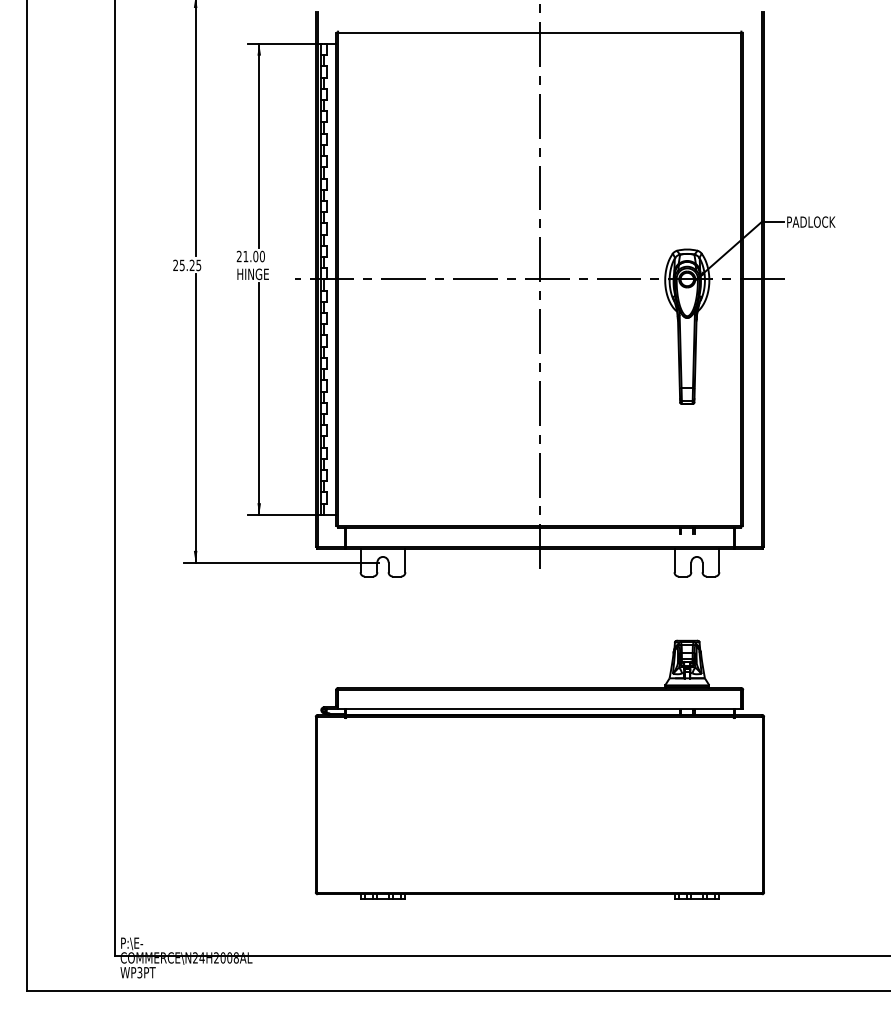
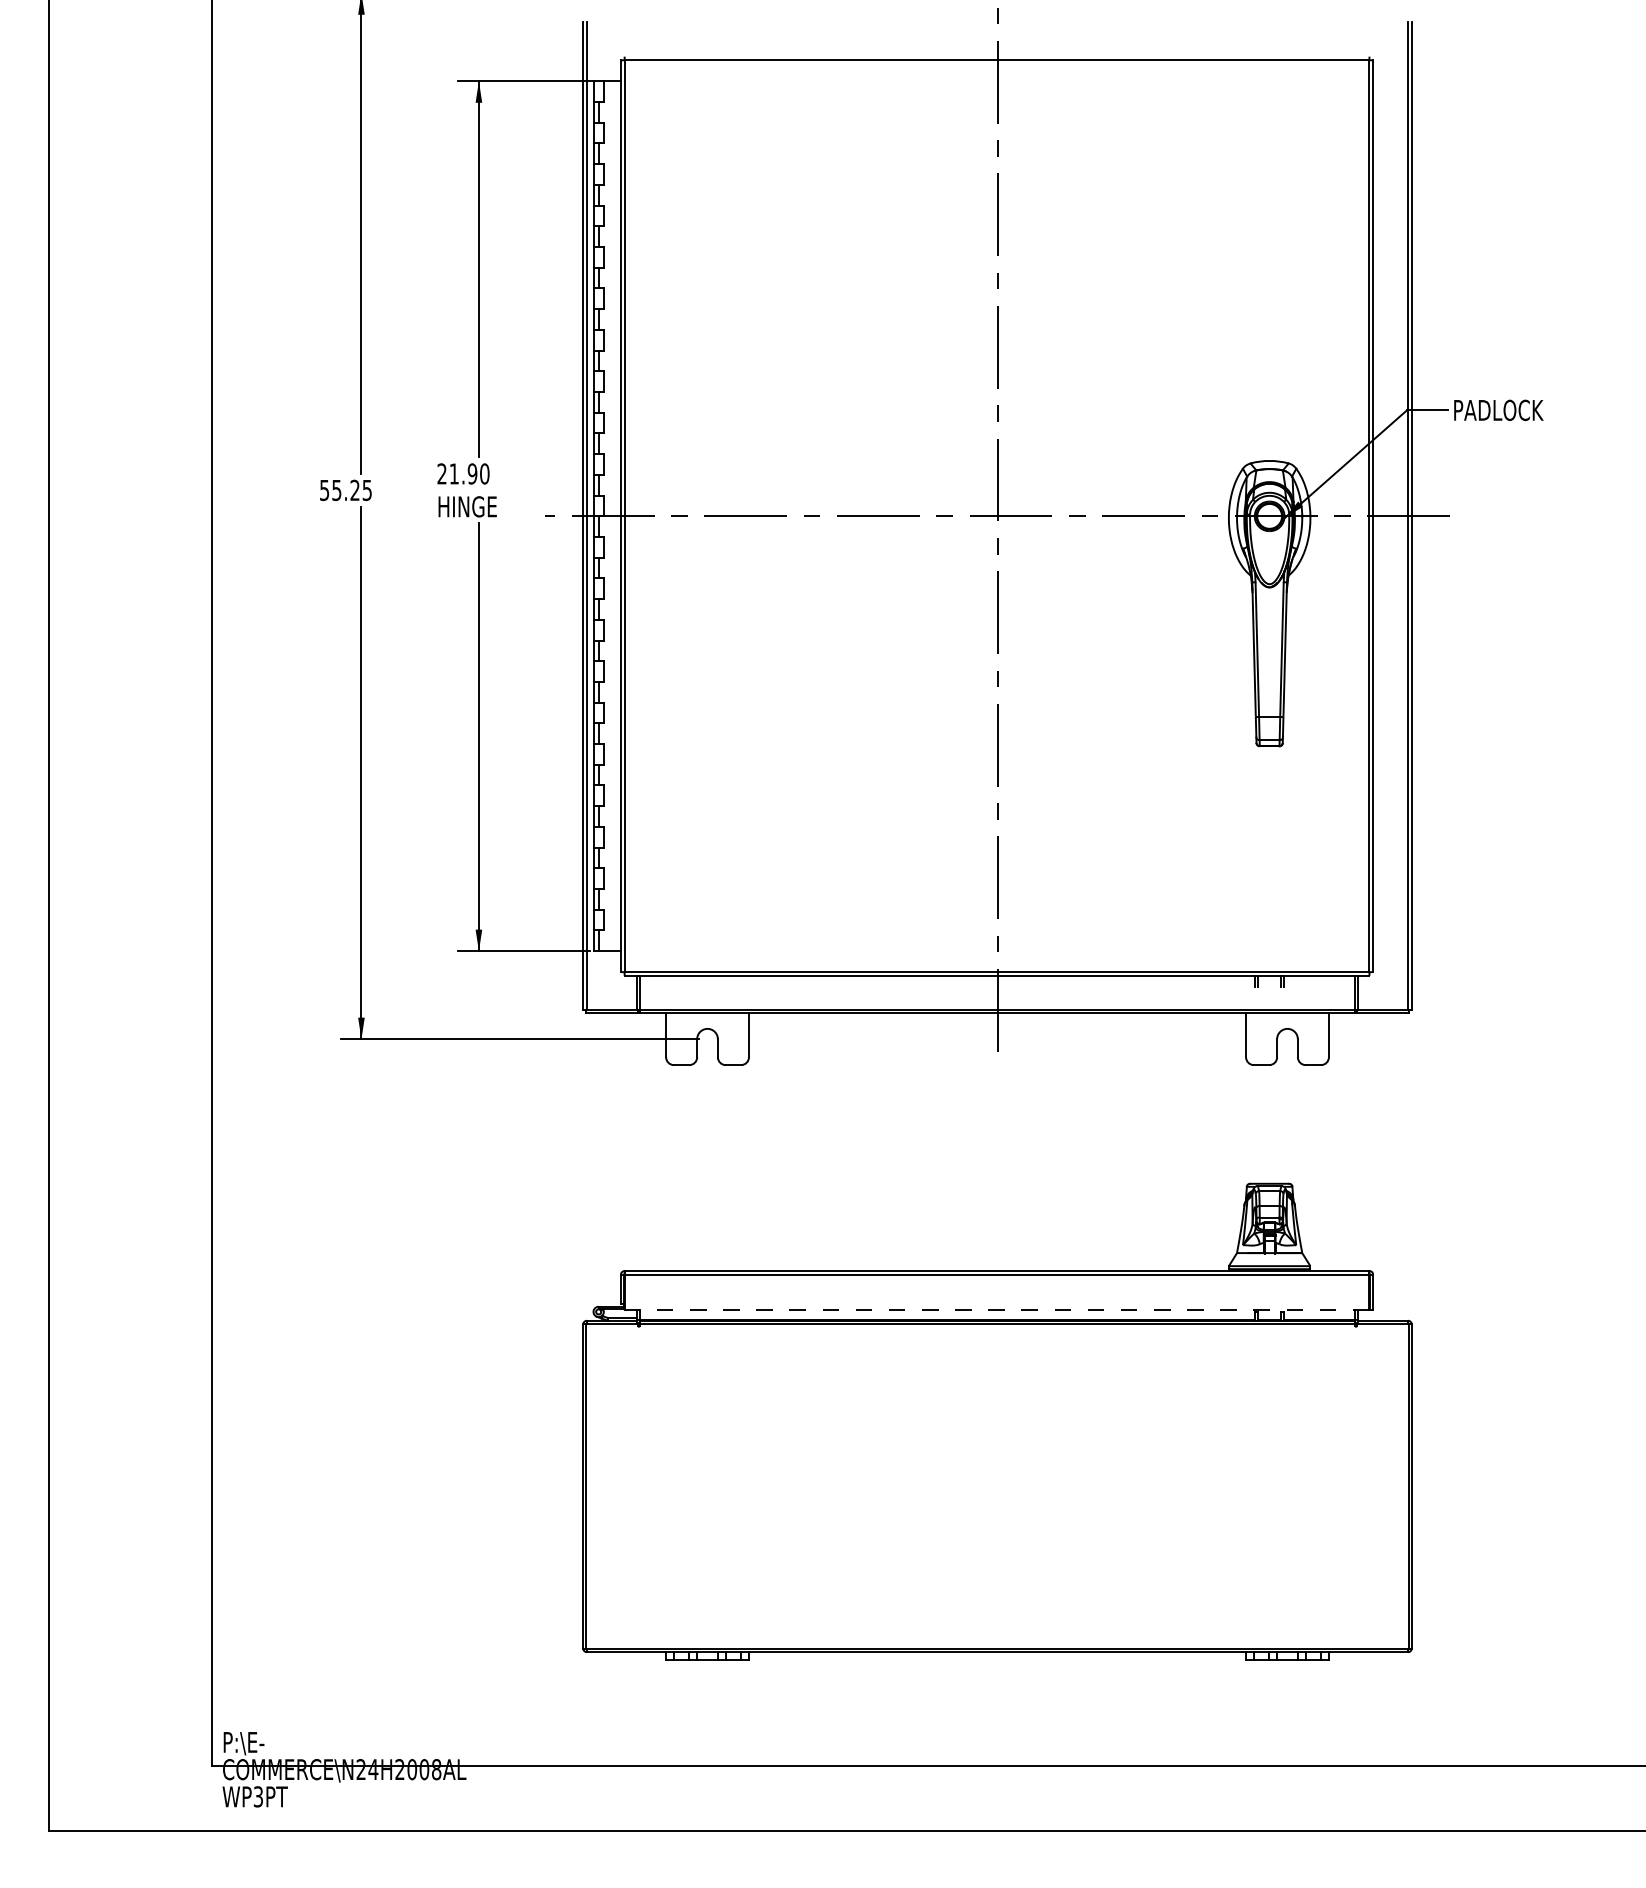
text: (255, 256) -> (472, 473), 21.00 -> 21.90
text: (175, 265) -> (324, 490), 25.25 -> 55.25
line: (539, 709) -> (996, 1310), solid -> dashed

